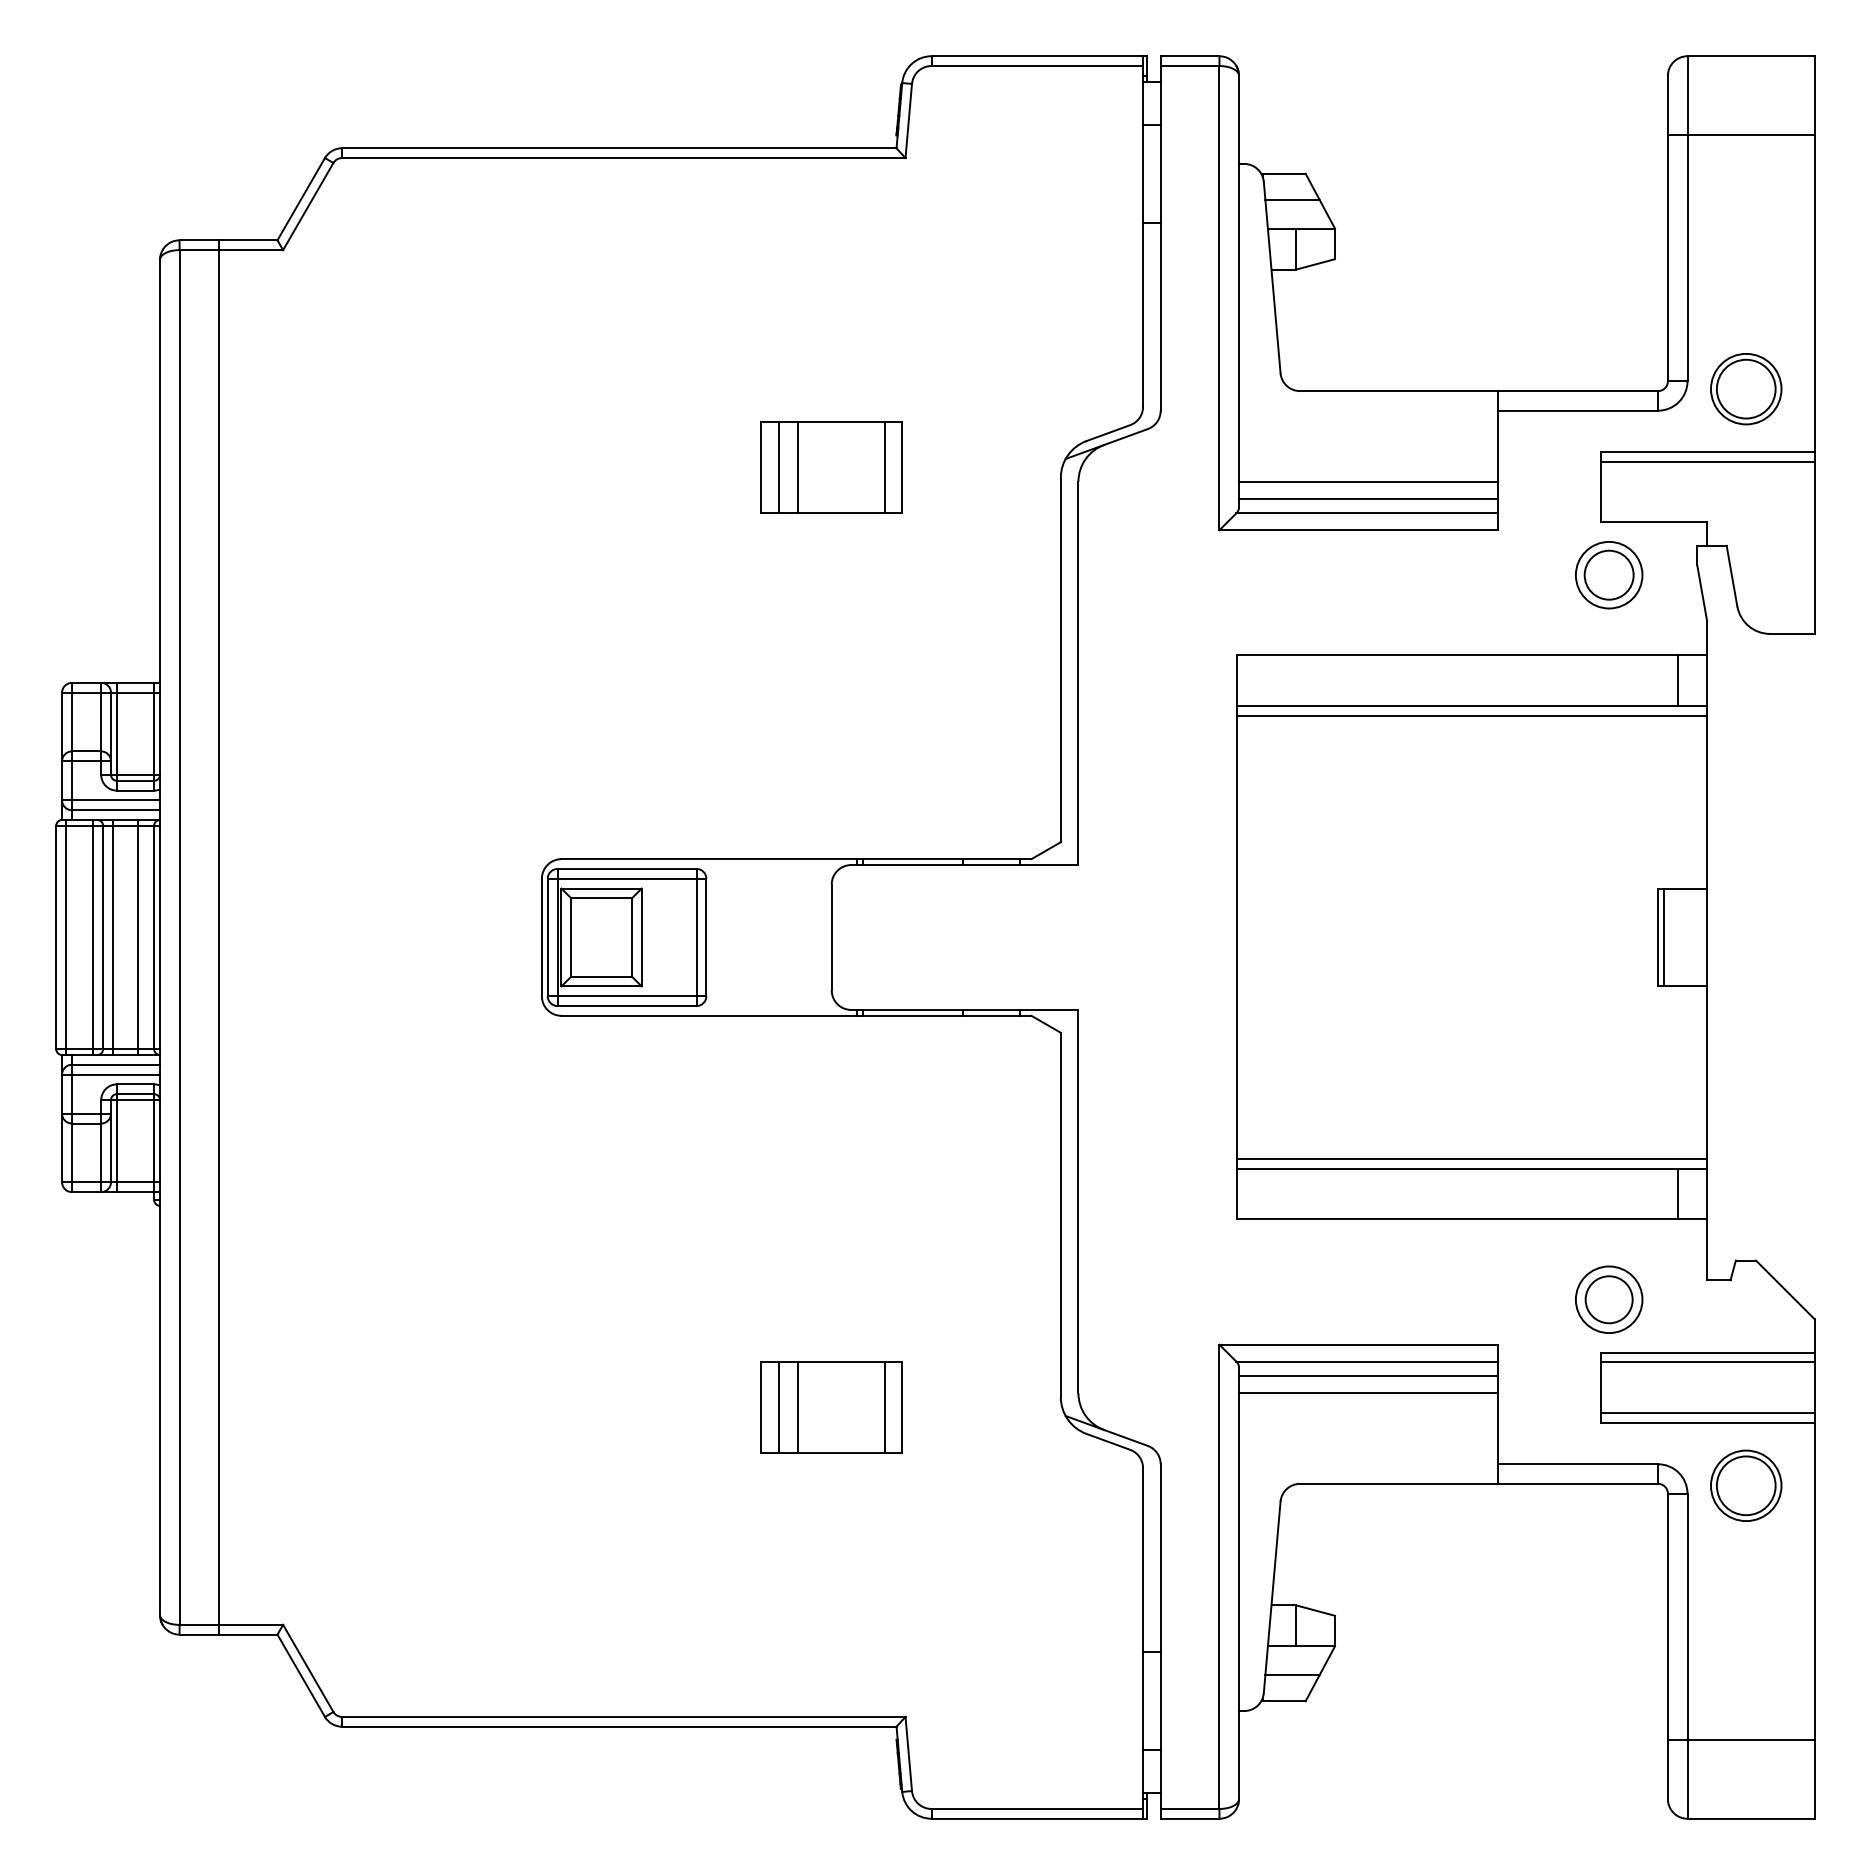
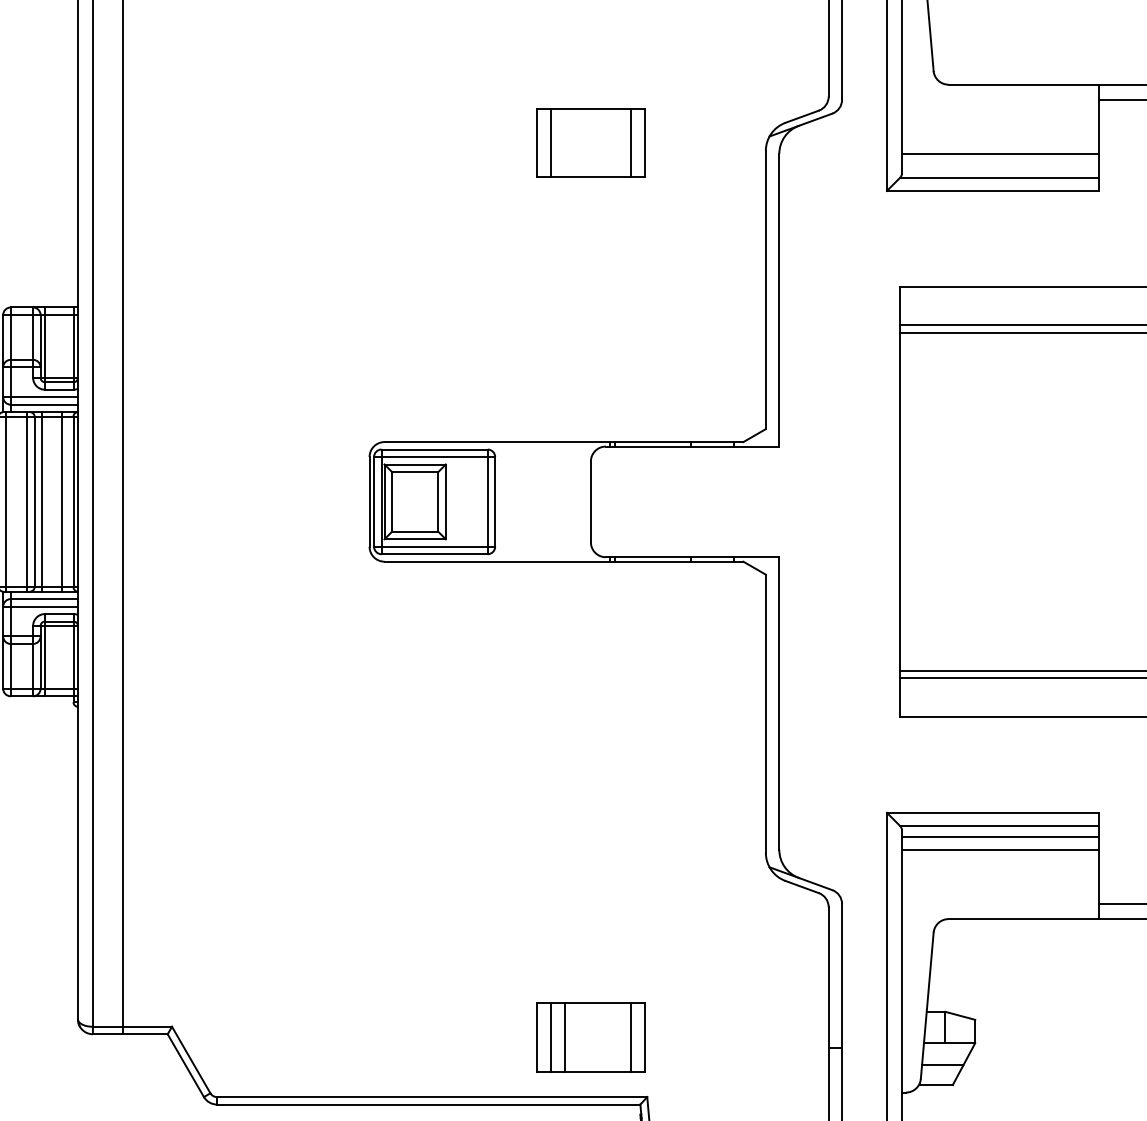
line: (797, 467) -> (564, 143), removed
line: (1368, 498) -> (1000, 166), removed
part: (831, 1407) -> (590, 1037), moved

